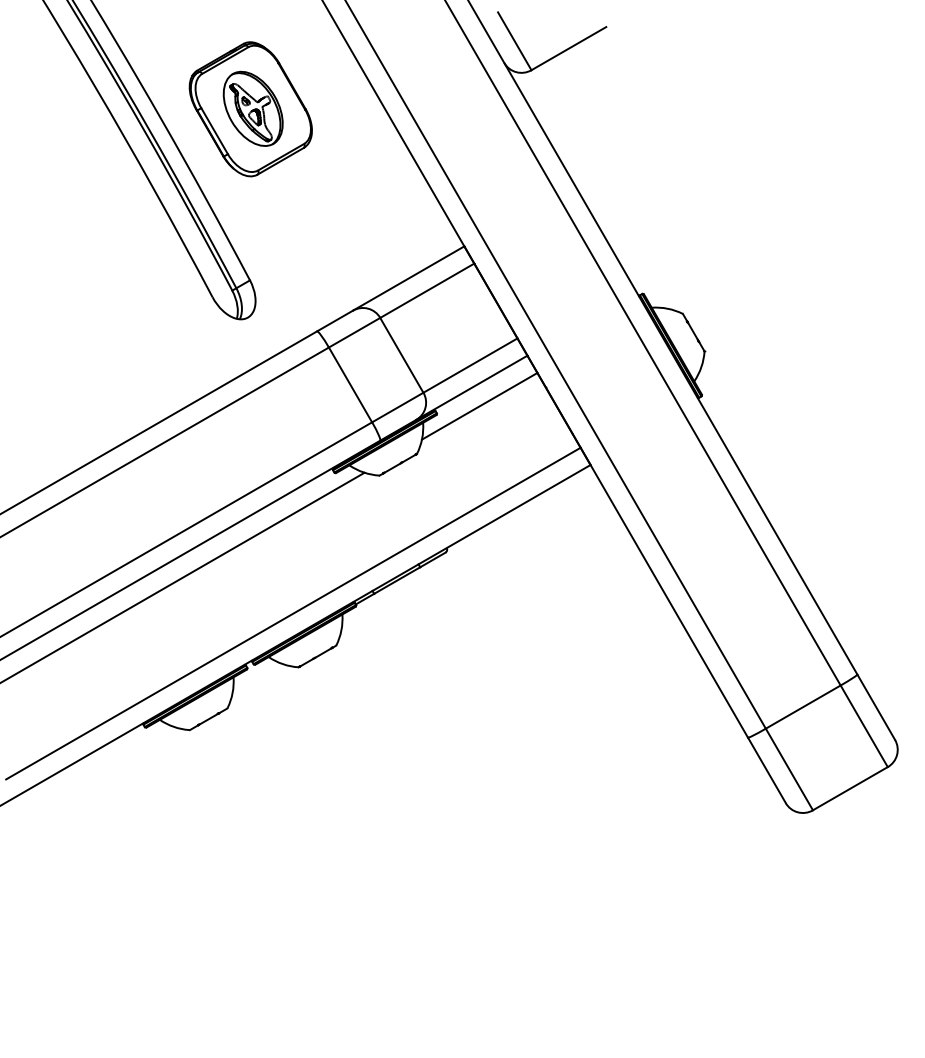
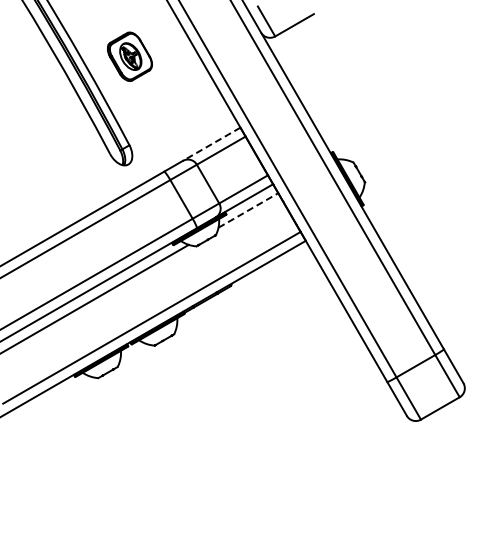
part: (250, 108) -> (129, 56), size x0.7
line: (408, 278) -> (211, 144), solid -> dashed
line: (479, 406) -> (248, 210), solid -> dashed

